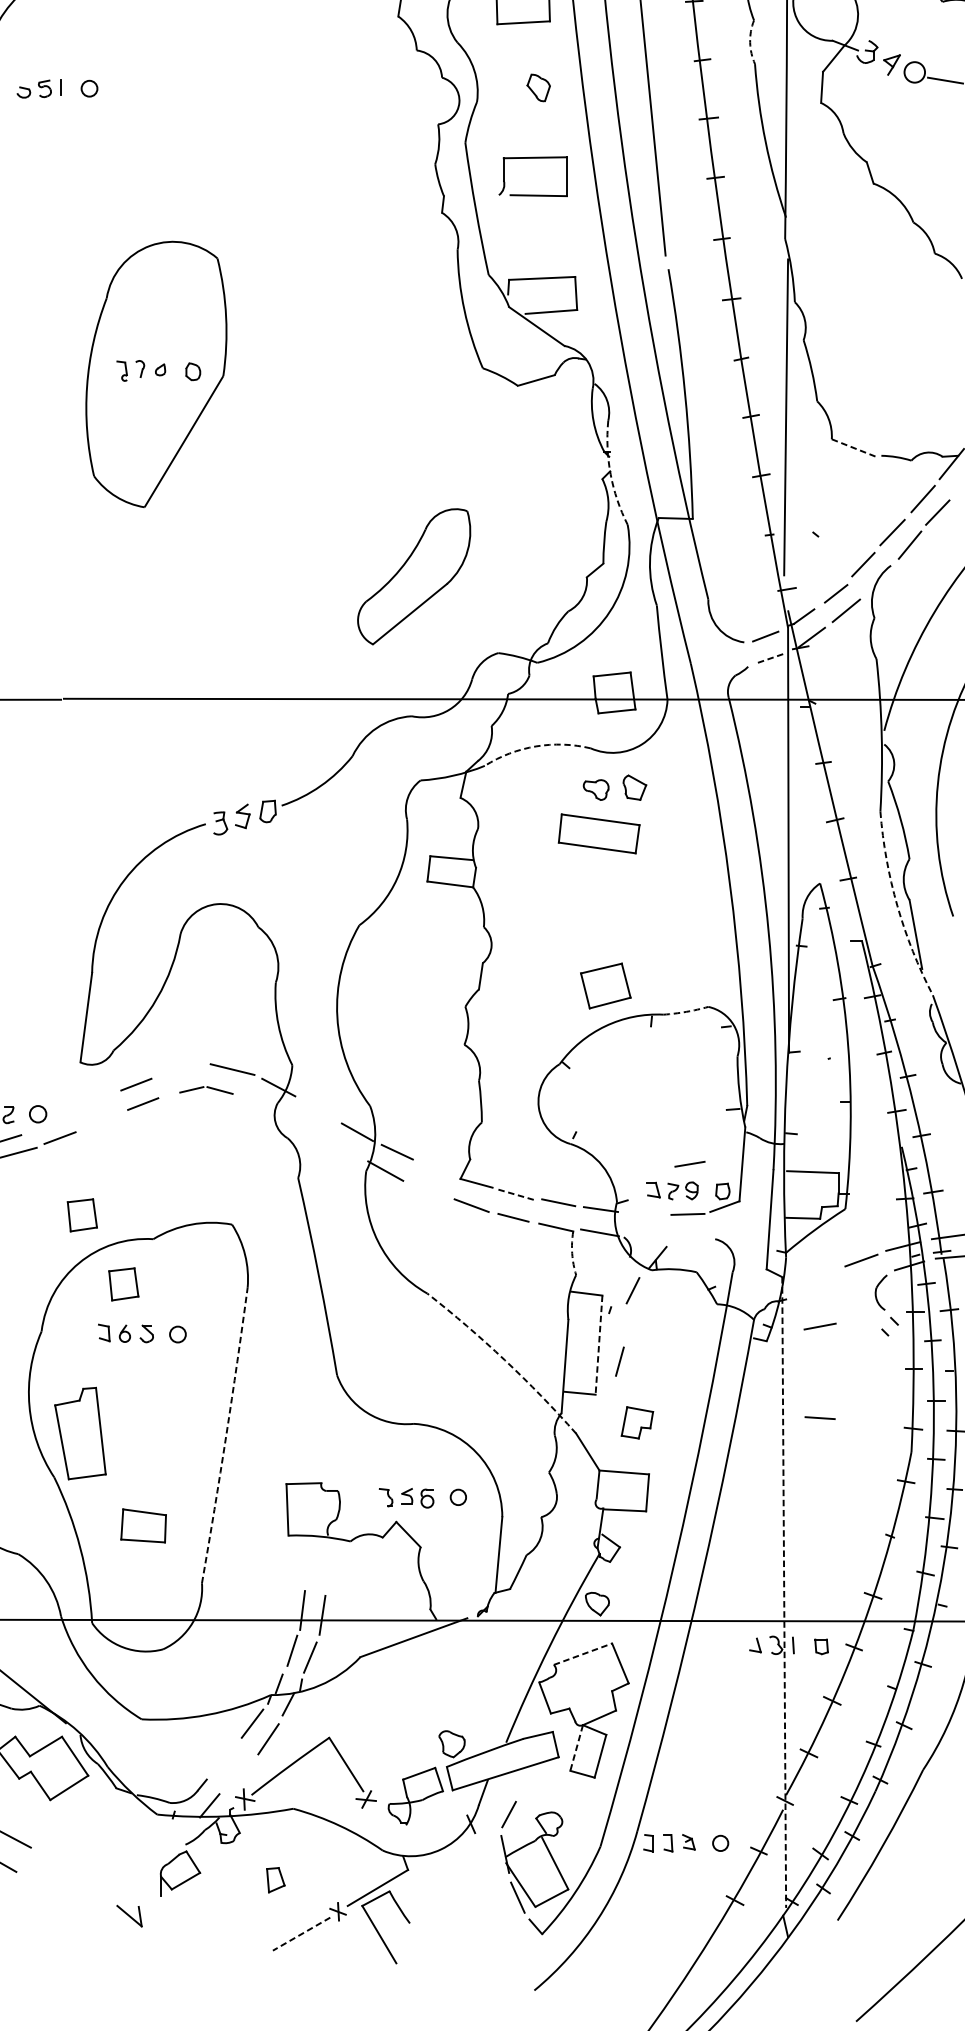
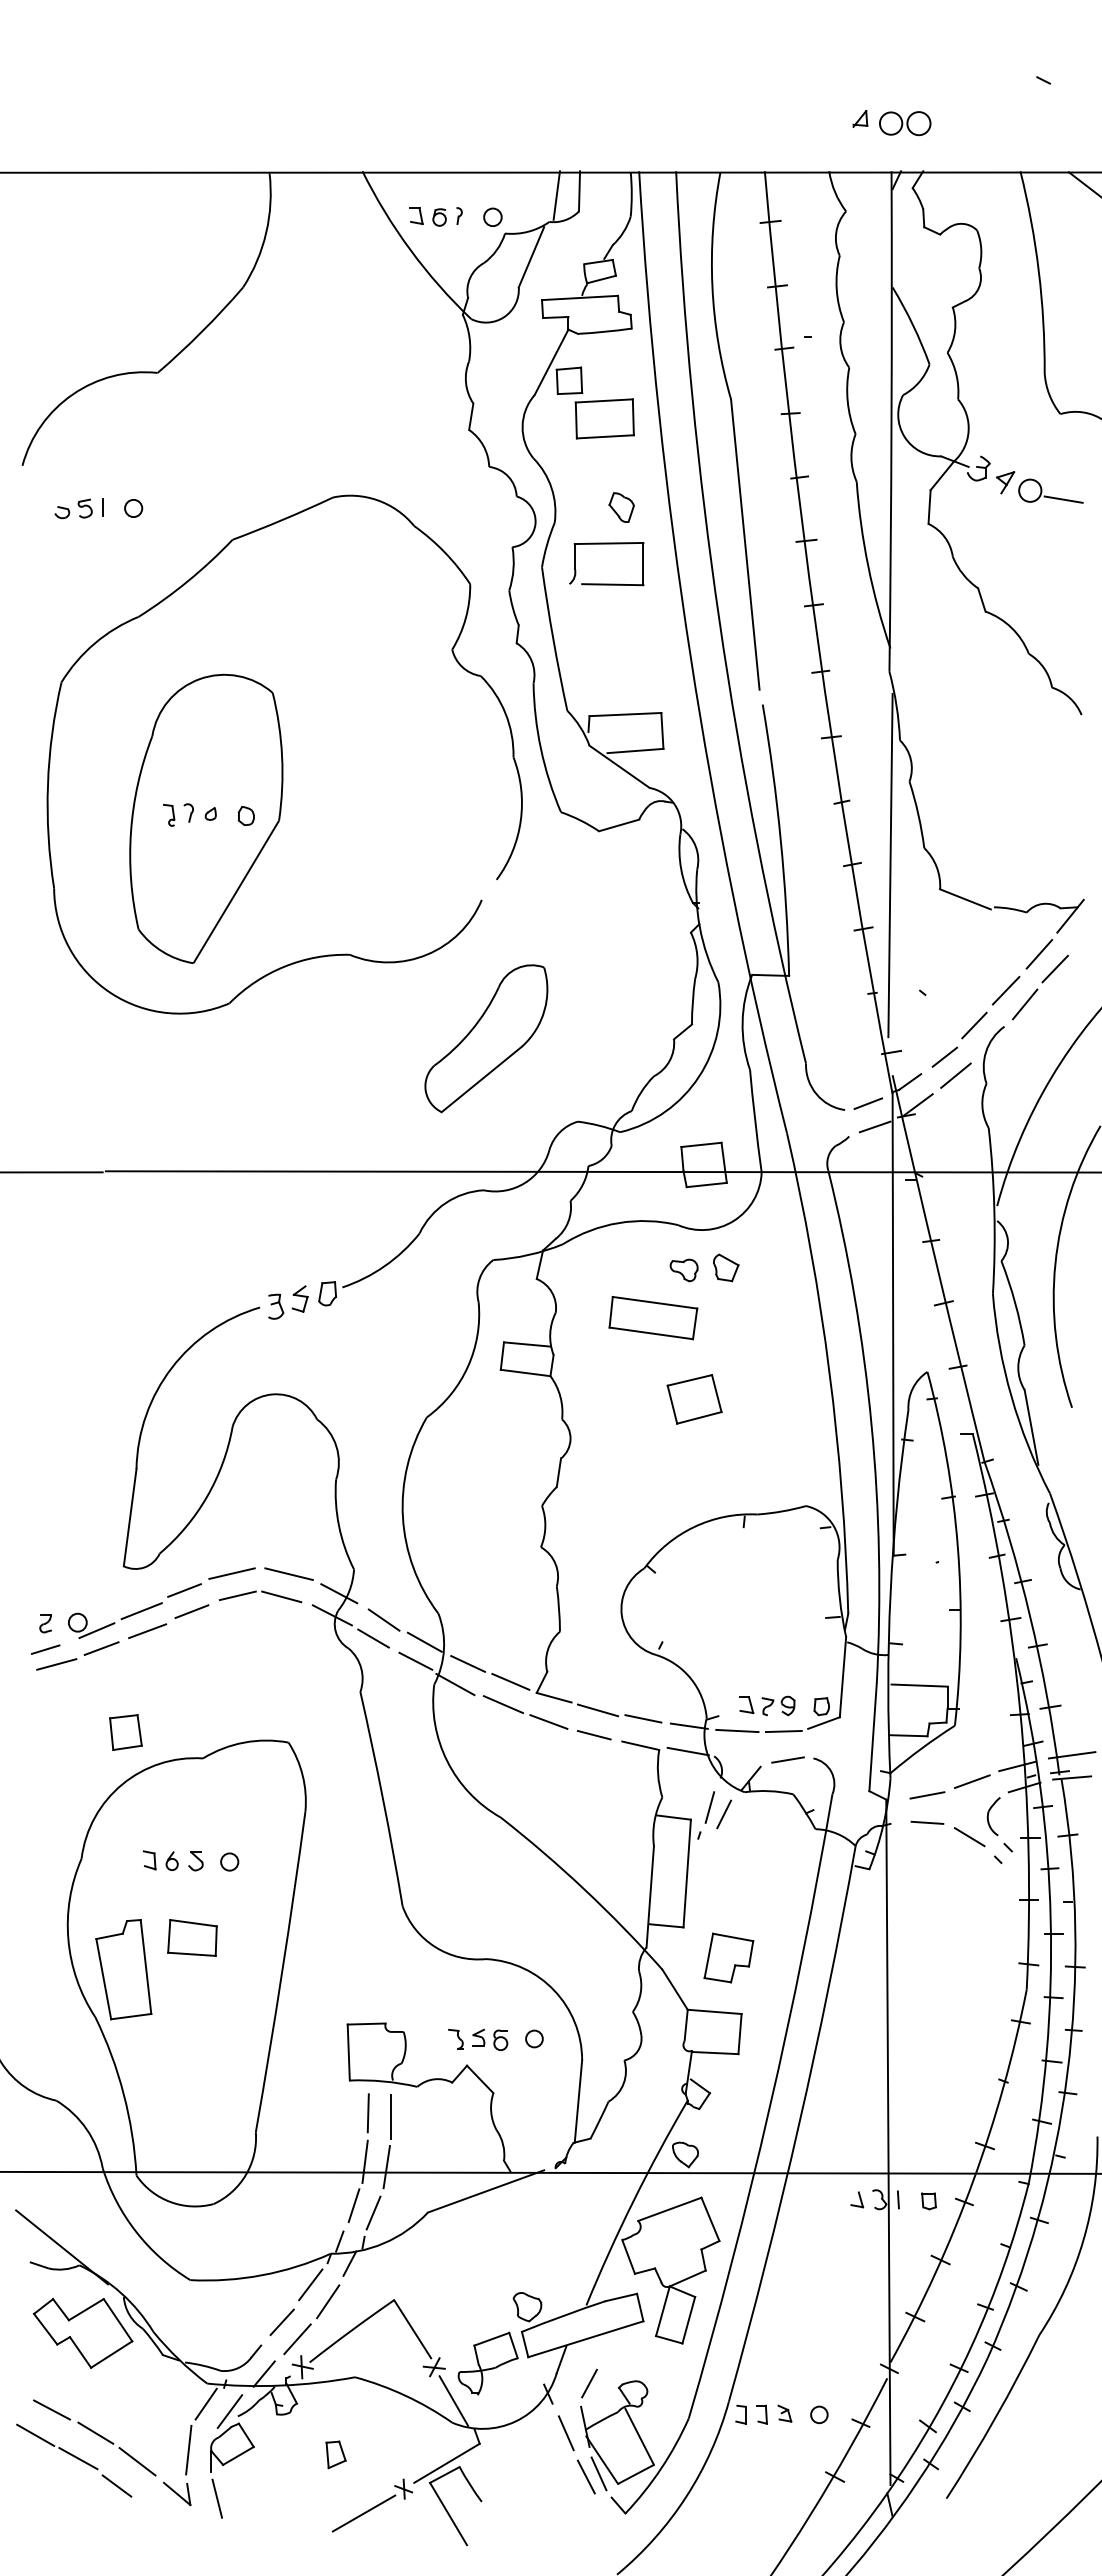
arc: (750, 42) -> (851, 458), dashed -> solid
part: (123, 169) -> (170, 596), added
part: (533, 194) -> (606, 583), moved
line: (855, 448) -> (965, 899), dashed -> solid
arc: (610, 474) -> (699, 927), dashed -> solid
line: (772, 657) -> (875, 1126), dashed -> solid
arc: (535, 746) -> (618, 1223), dashed -> solid
part: (599, 834) -> (653, 1318), moved
arc: (897, 906) -> (1011, 1396), dashed -> solid
part: (605, 986) -> (694, 1399), moved
arc: (685, 1011) -> (781, 1511), dashed -> solid
line: (179, 1068) -> (231, 1573), added
part: (206, 1090) -> (260, 1596), size x1.43
line: (96, 1103) -> (141, 1611), added
line: (271, 1107) -> (331, 1615), added
line: (319, 1111) -> (383, 1619), added
line: (55, 1121) -> (96, 1630), added
line: (102, 1122) -> (147, 1631), added
line: (310, 1128) -> (373, 1638), added
line: (348, 1149) -> (415, 1660), added
line: (689, 1163) -> (787, 1759), moved
line: (436, 1168) -> (510, 1681), added
line: (429, 1189) -> (503, 1704), added
line: (516, 1195) -> (597, 1710), dashed -> solid
line: (645, 1213) -> (737, 1730), added
arc: (572, 1253) -> (658, 1773), dashed -> solid
part: (123, 1284) -> (170, 1807), removed
line: (858, 1311) -> (969, 1837), added
line: (820, 1326) -> (927, 1795), moved
line: (599, 1345) -> (687, 1873), dashed -> solid
arc: (505, 1360) -> (585, 1890), dashed -> solid
line: (619, 1361) -> (709, 1807), moved
line: (820, 1417) -> (927, 1822), moved
part: (637, 1422) -> (728, 1957), size x1.43
arc: (226, 1436) -> (282, 1972), dashed -> solid
part: (143, 1525) -> (192, 1937), moved
line: (304, 1565) -> (367, 2113), added
line: (326, 1568) -> (391, 2116), added
line: (784, 1592) -> (888, 2142), dashed -> solid
line: (582, 1654) -> (669, 2209), dashed -> solid
line: (576, 1748) -> (662, 2311), dashed -> solid
line: (225, 1758) -> (281, 2322), added
line: (240, 1774) -> (297, 2339), added
line: (383, 1830) -> (453, 2400), added
line: (155, 1832) -> (205, 2403), added
line: (177, 1840) -> (229, 2411), added
line: (54, 1859) -> (95, 2432), added
line: (487, 1860) -> (566, 2433), added
line: (140, 1875) -> (188, 2449), added
line: (38, 1883) -> (78, 2458), added
line: (93, 1886) -> (137, 2461), added
line: (505, 1900) -> (585, 2476), added
line: (73, 1908) -> (116, 2485), added
line: (166, 1920) -> (217, 2498), added
line: (301, 1934) -> (364, 2513), dashed -> solid

